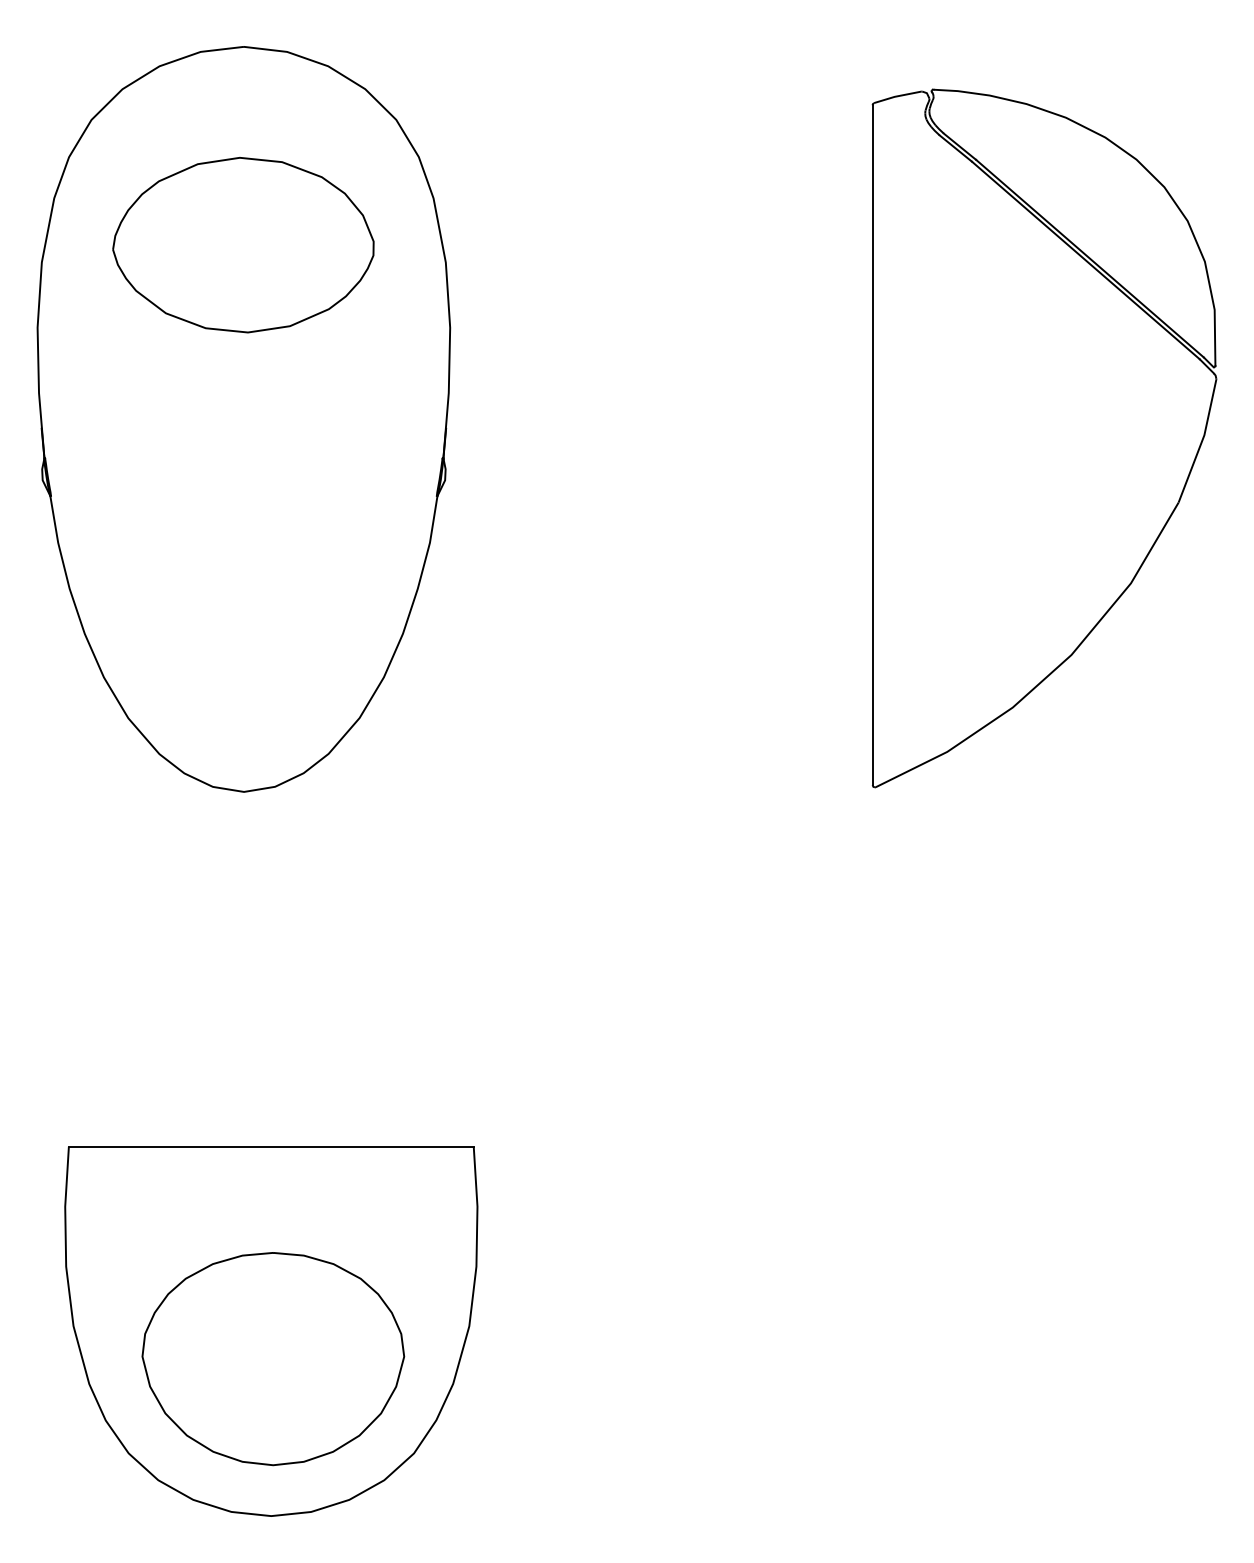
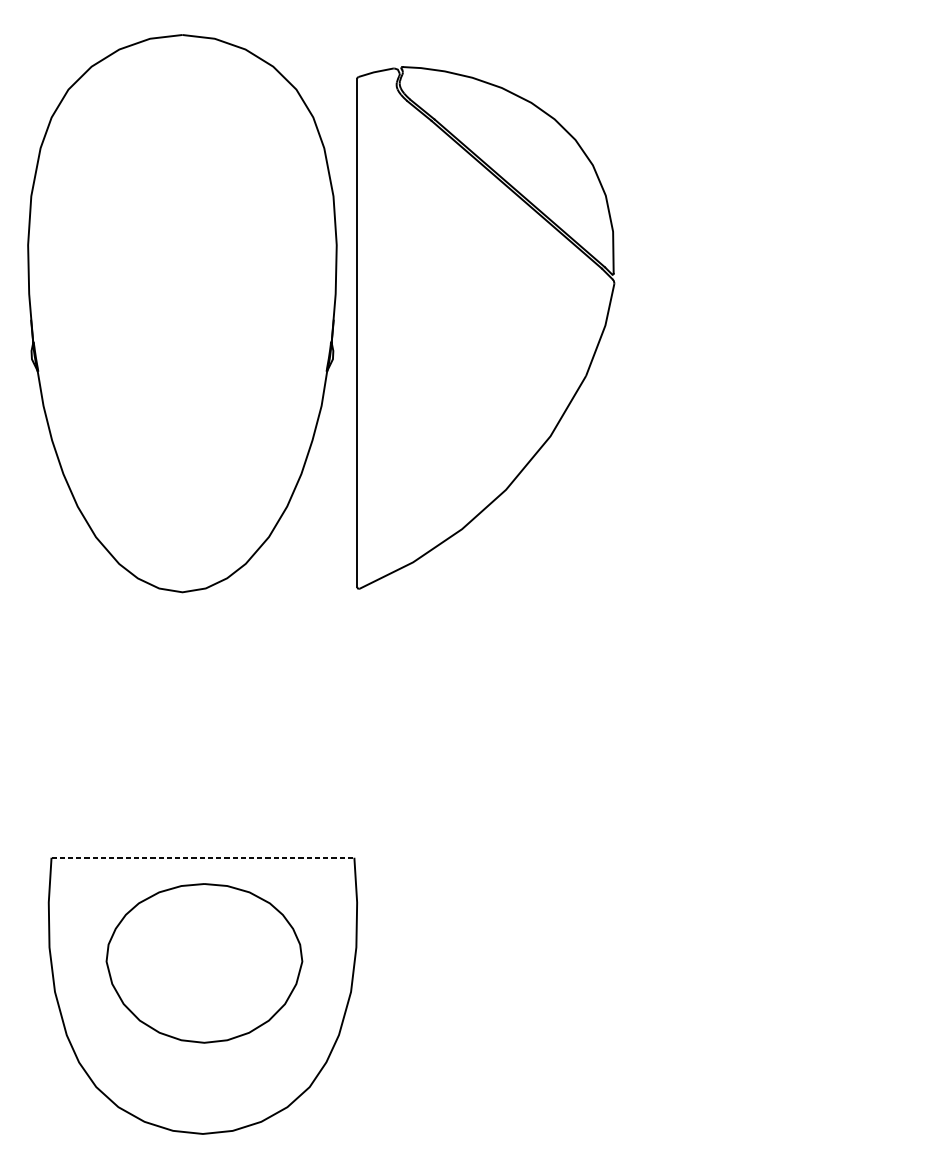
part: (243, 245) -> (182, 183), removed
part: (1044, 438) -> (485, 327), moved
line: (271, 1146) -> (203, 857), solid -> dashed
part: (273, 1359) -> (204, 963), moved

